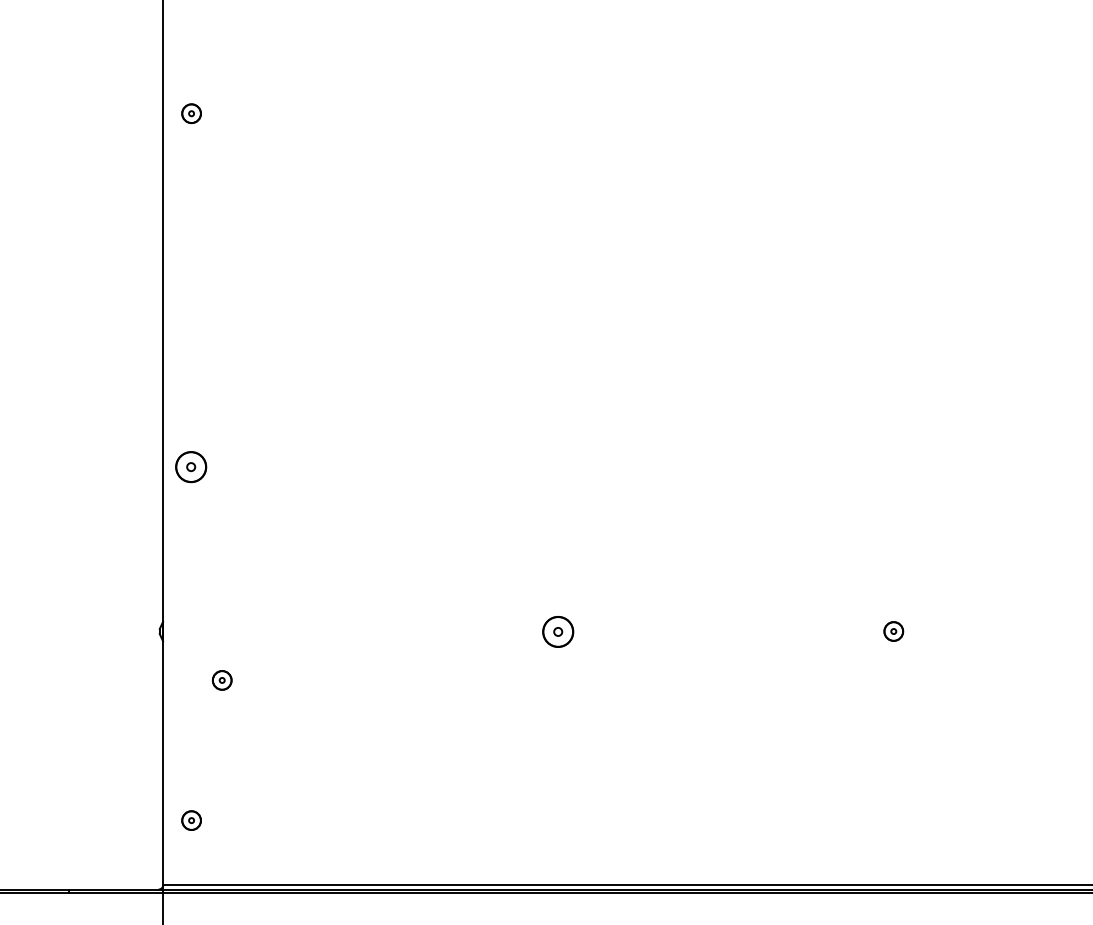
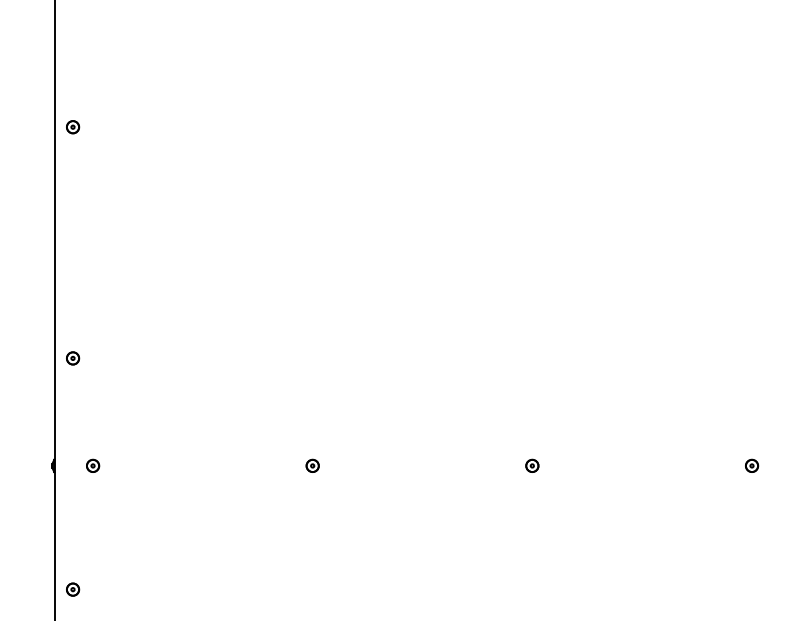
part: (192, 467) -> (73, 358), size x0.62
part: (557, 630) -> (312, 465), size x0.62
part: (222, 679) -> (93, 465), moved

